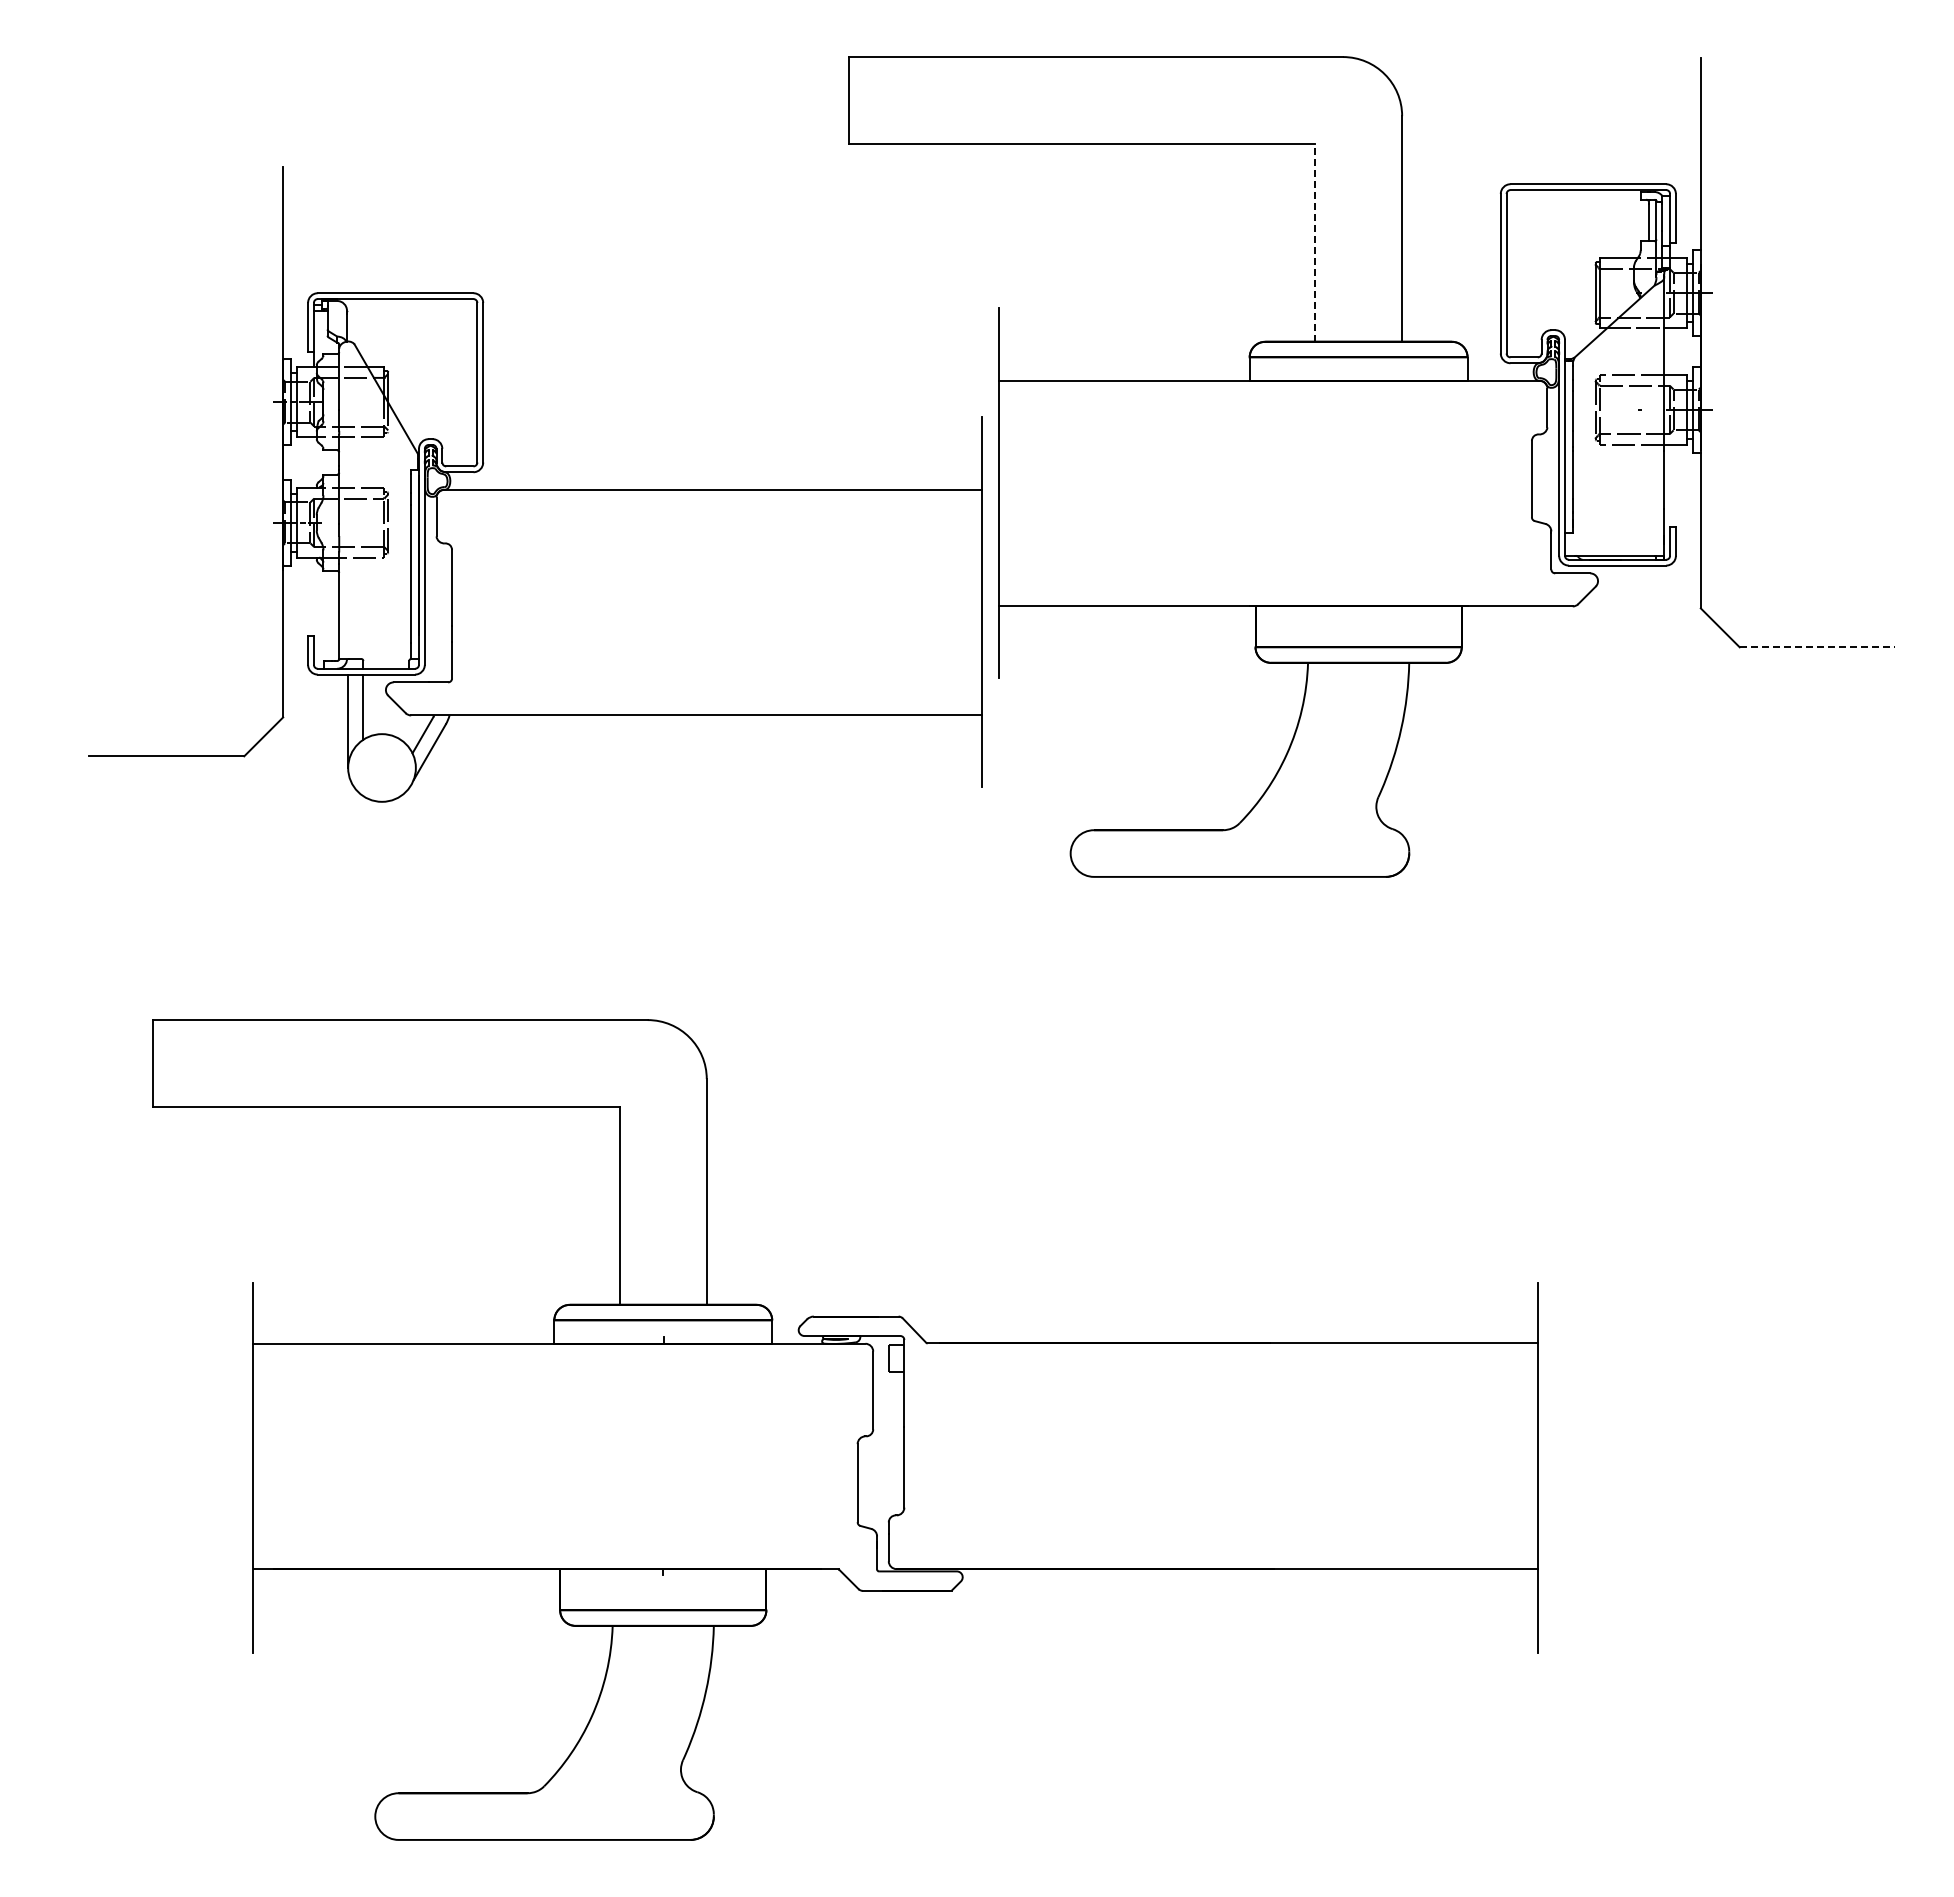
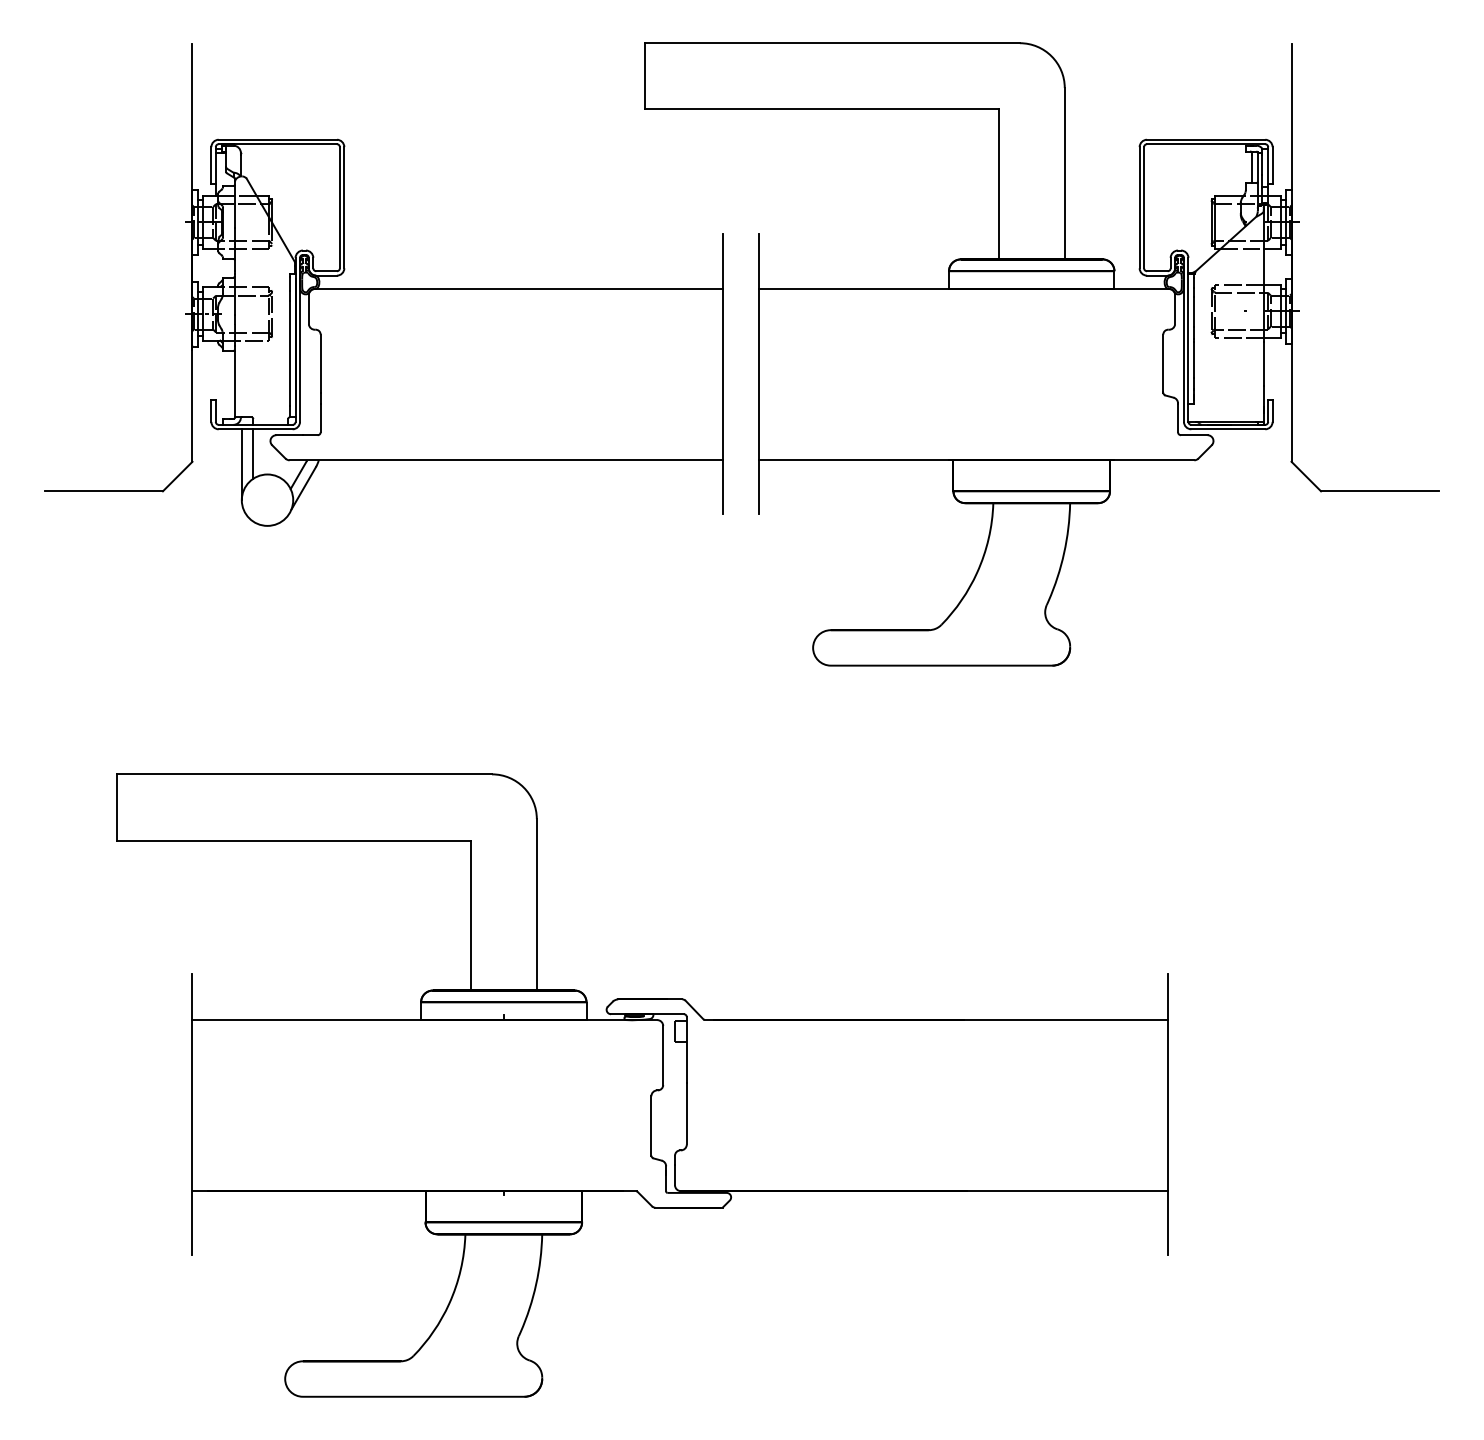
line: (1314, 243) -> (998, 184), dashed -> solid
part: (535, 484) -> (384, 284), moved
line: (1817, 647) -> (1380, 491), dashed -> solid

